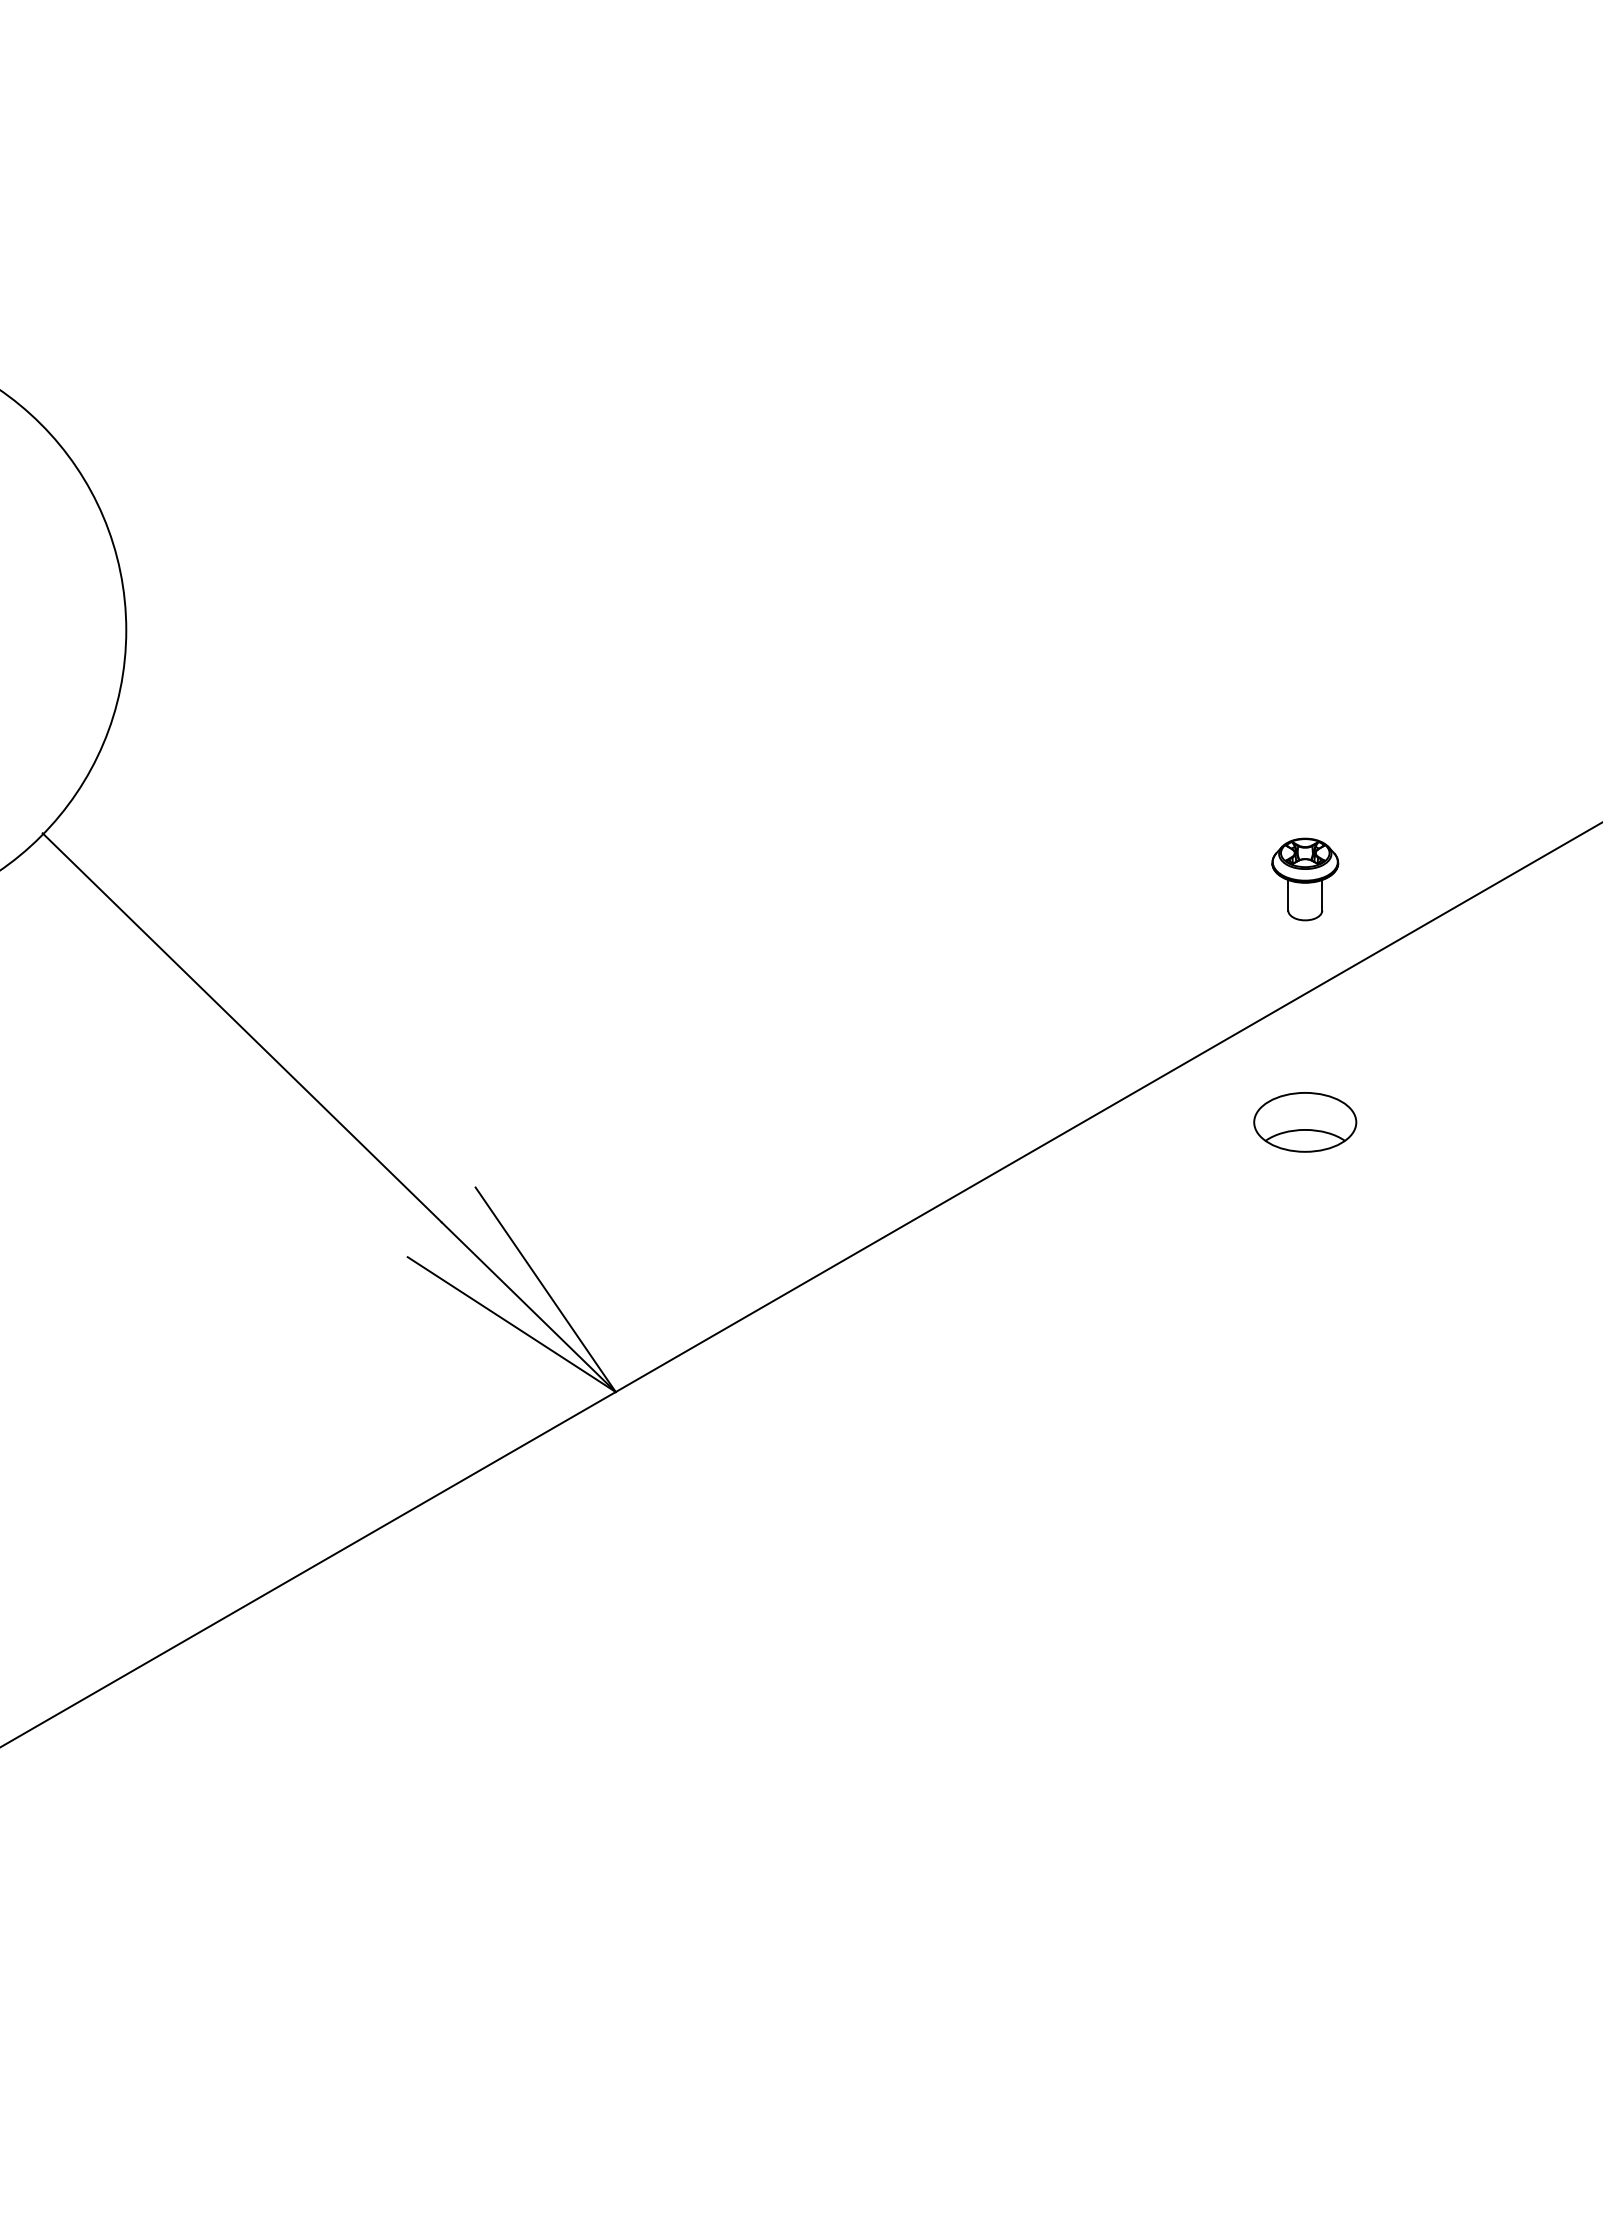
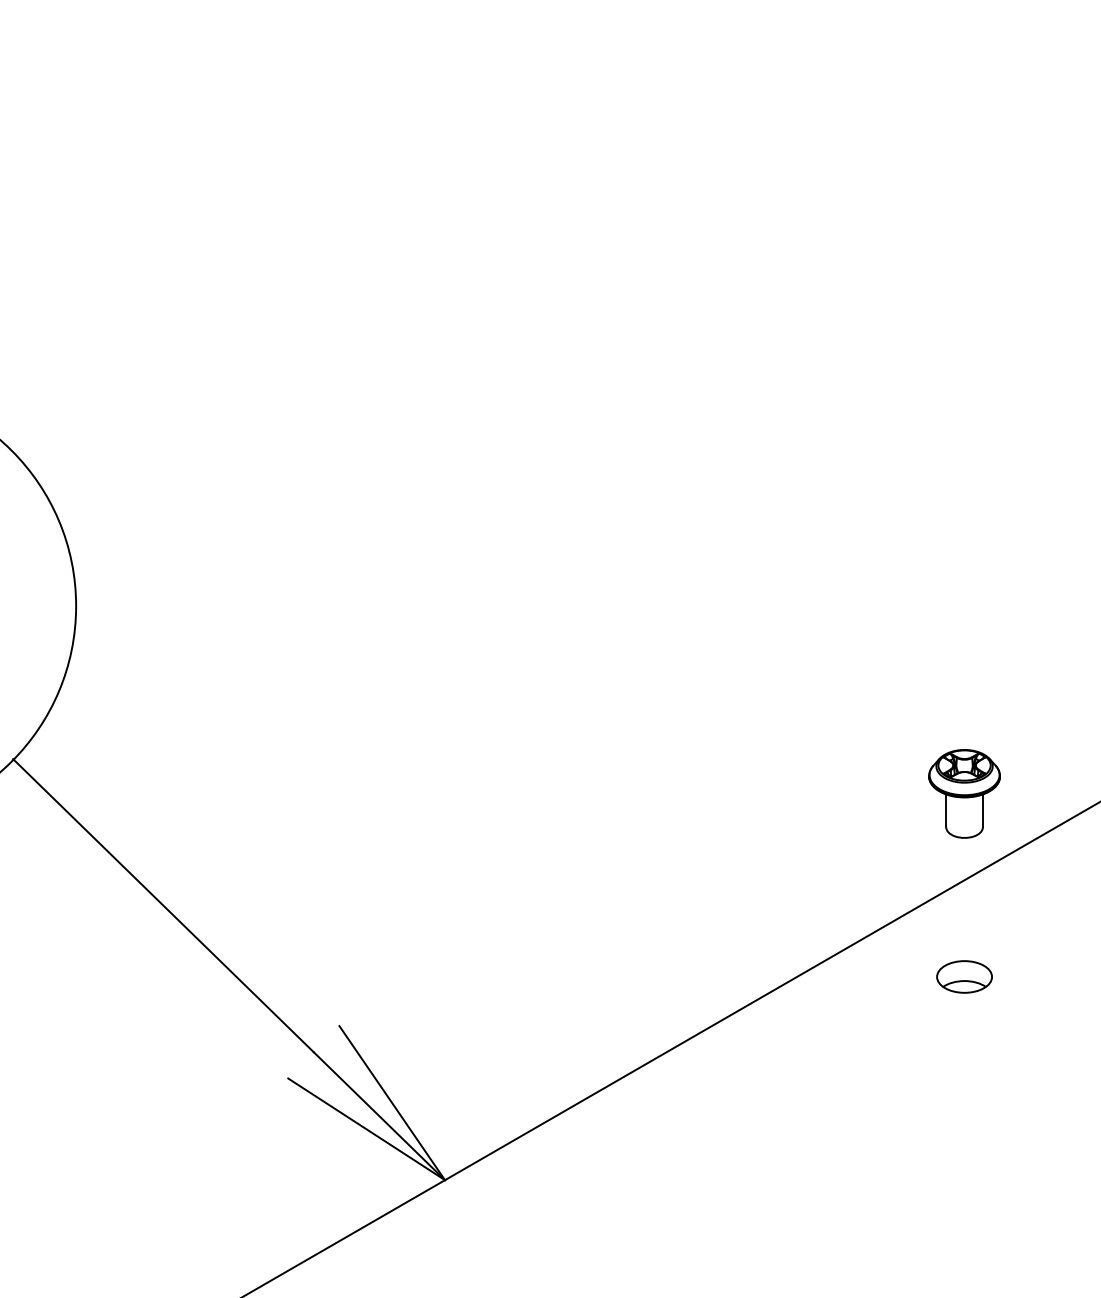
part: (1305, 879) -> (964, 793), size x1.43
part: (1304, 1122) -> (964, 977), size x0.71

